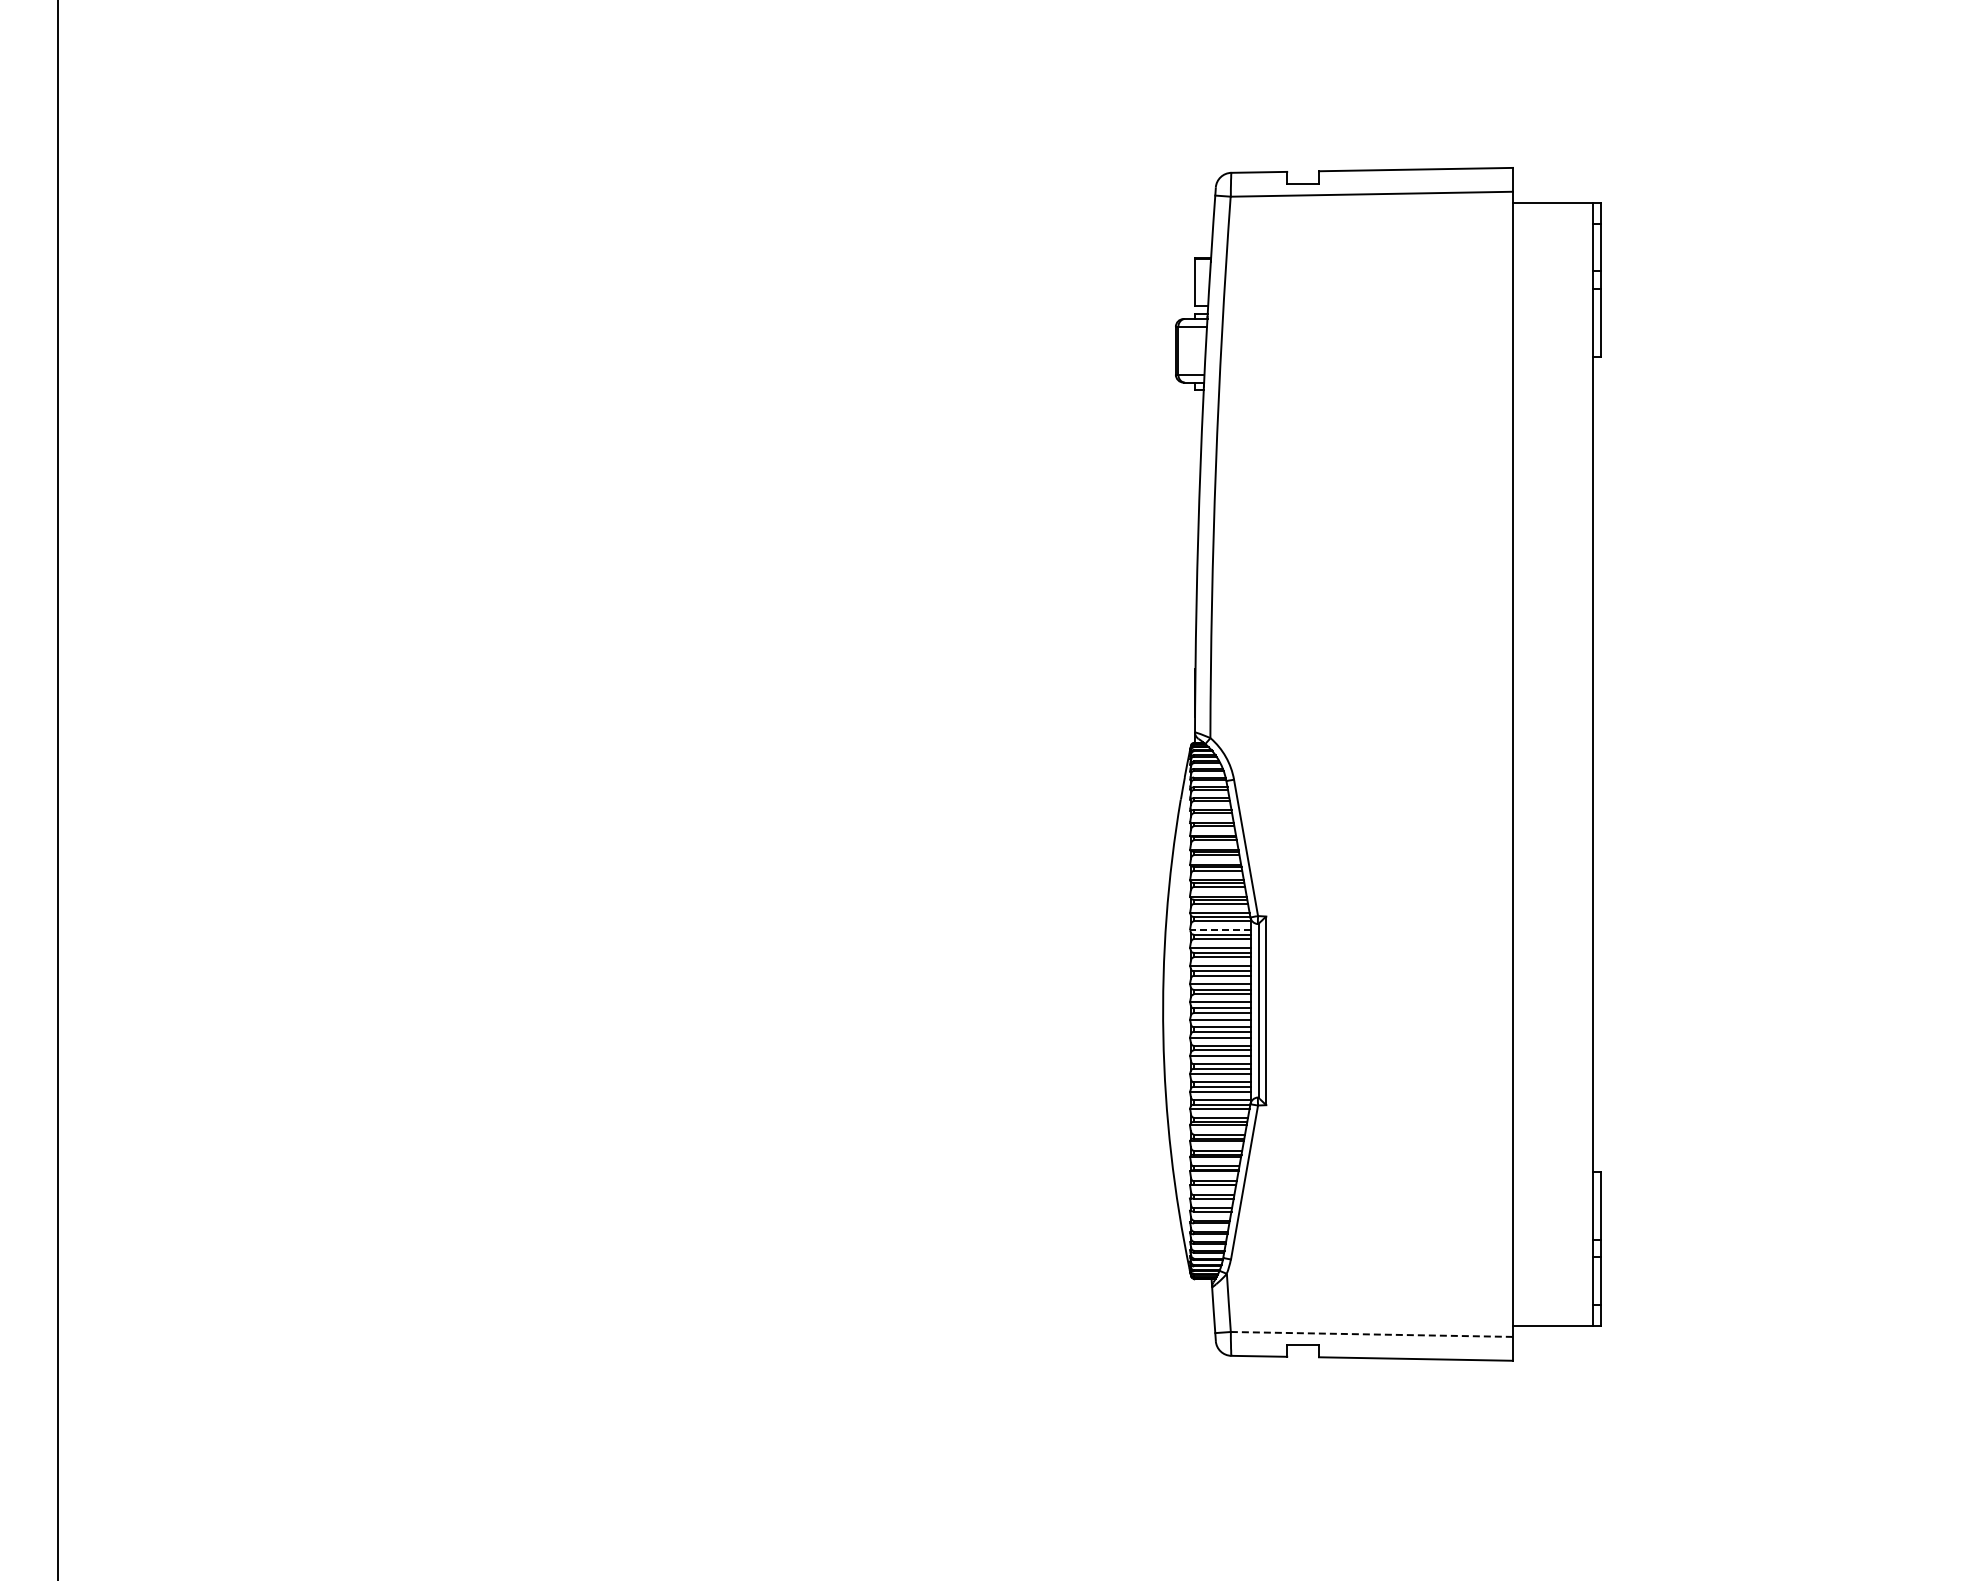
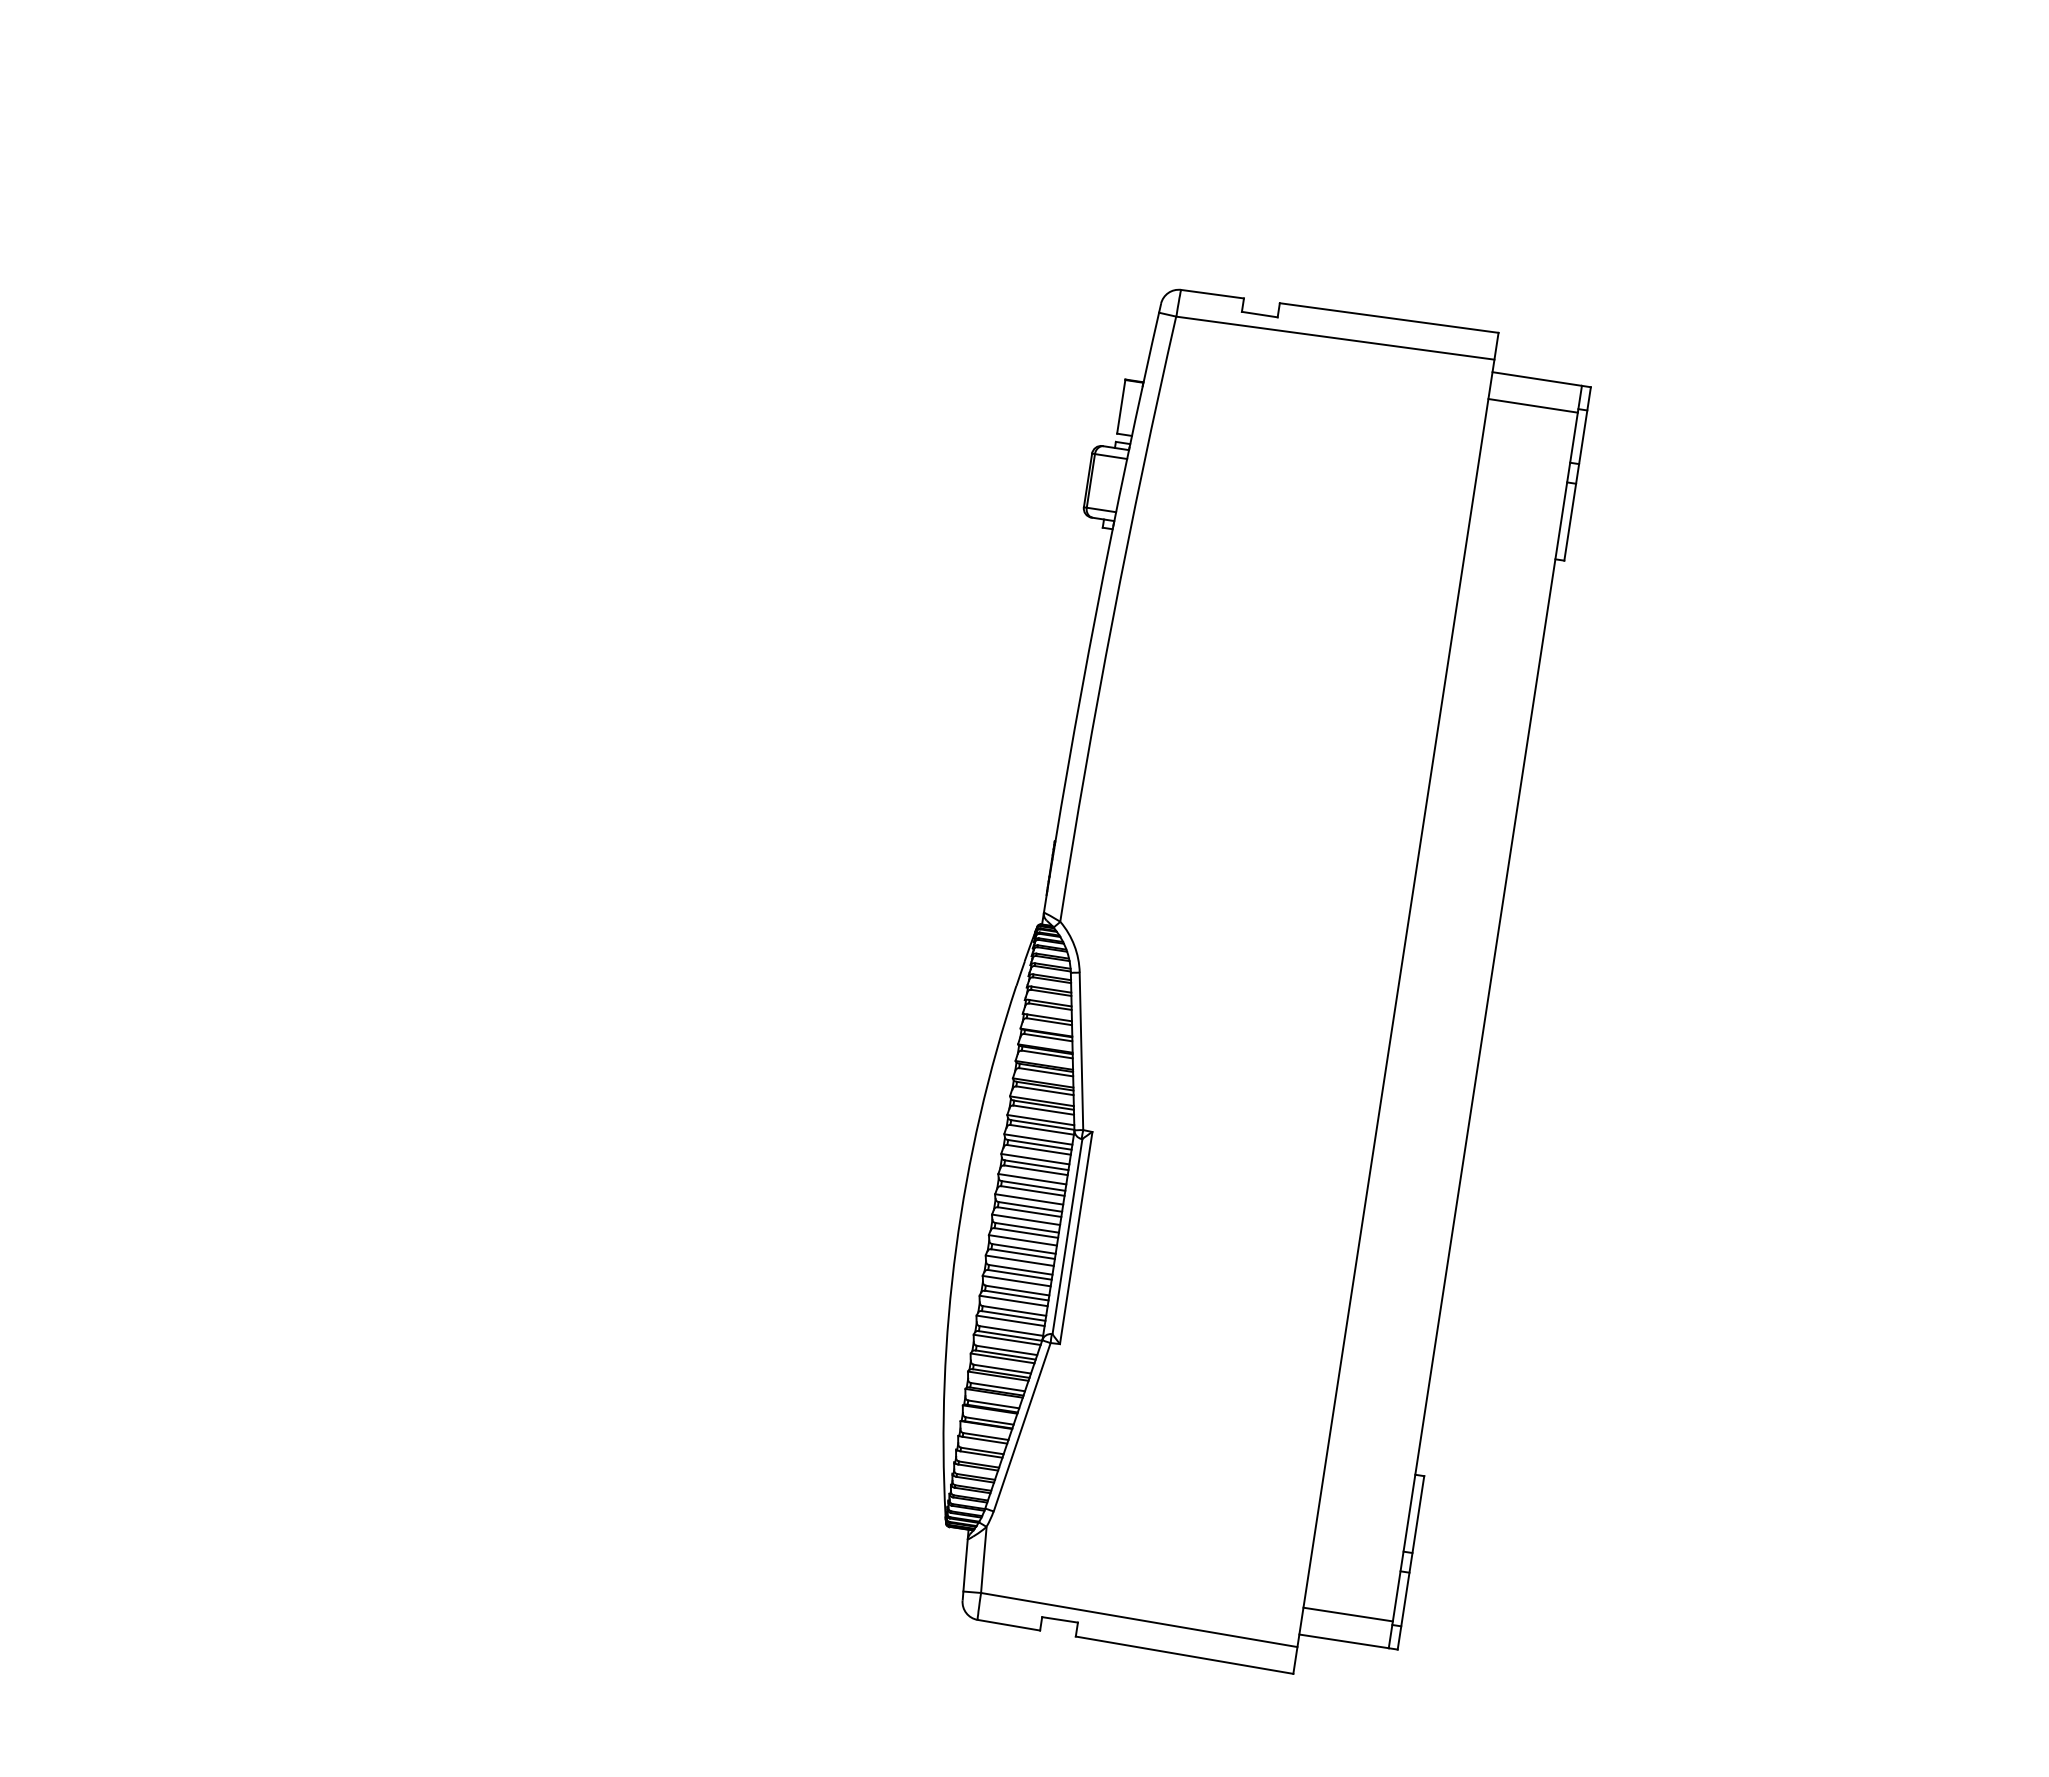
line: (1552, 226) -> (1532, 405), added
line: (1219, 930) -> (1037, 1139), dashed -> solid
line: (1552, 1301) -> (1347, 1614), added
line: (1372, 1334) -> (1139, 1620), dashed -> solid

